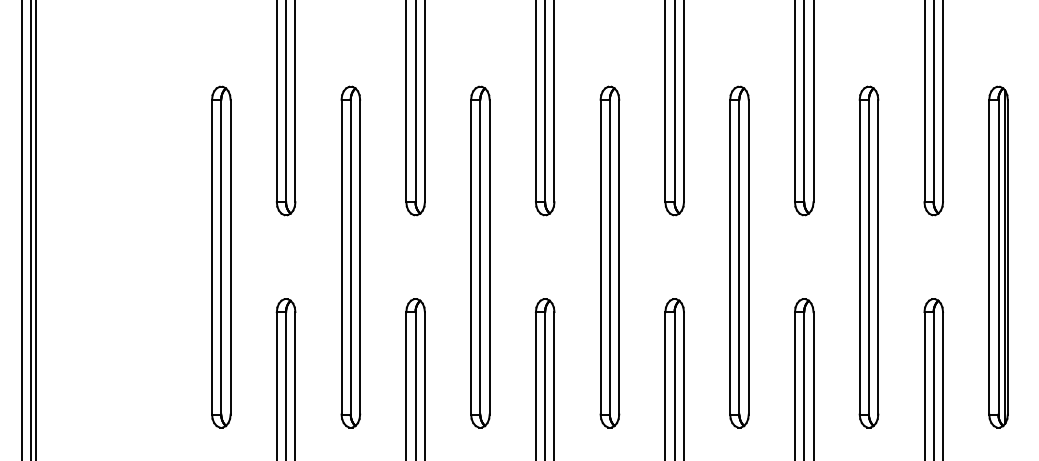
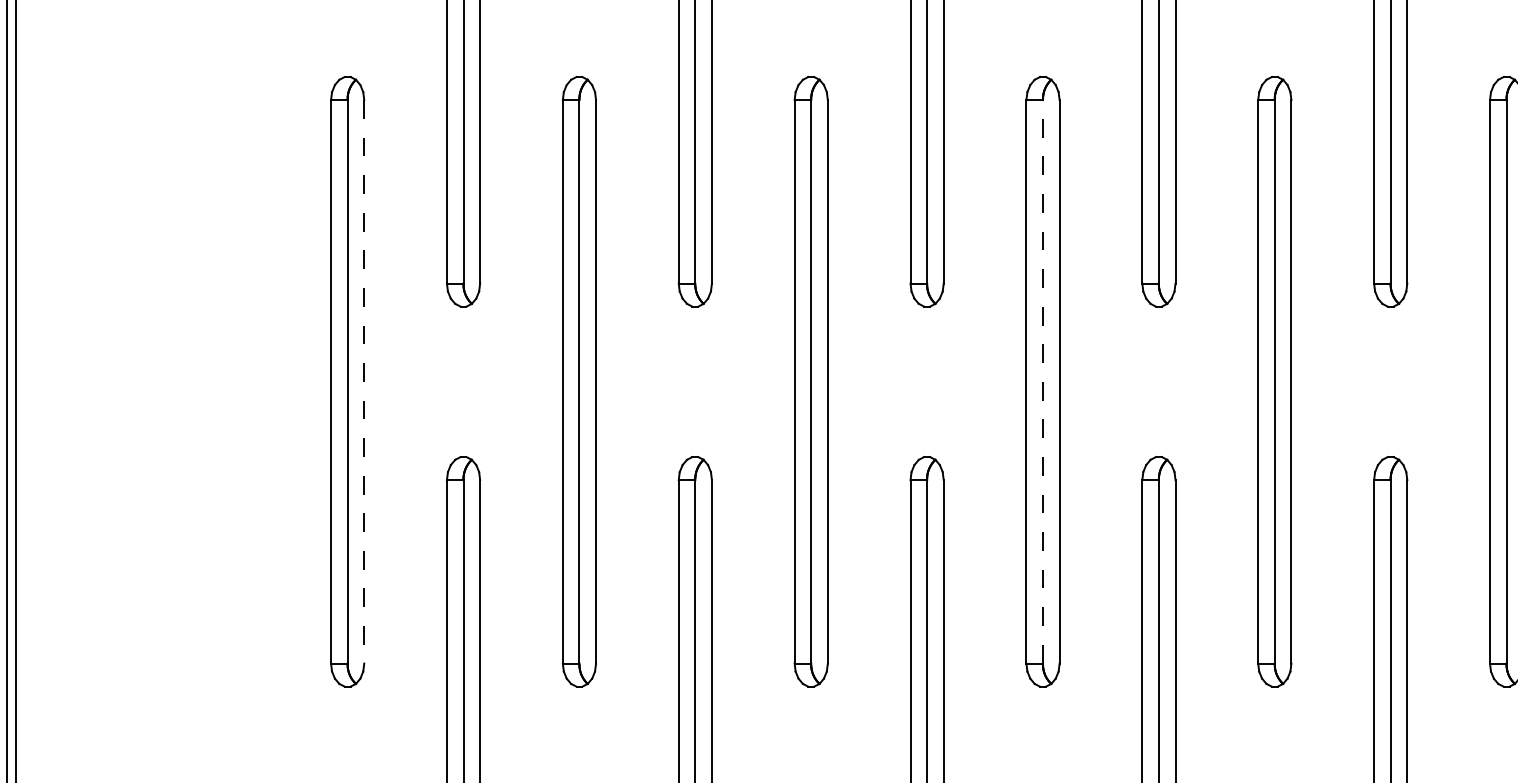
line: (609, 256) -> (1042, 380), solid -> dashed
line: (230, 257) -> (364, 382), solid -> dashed

